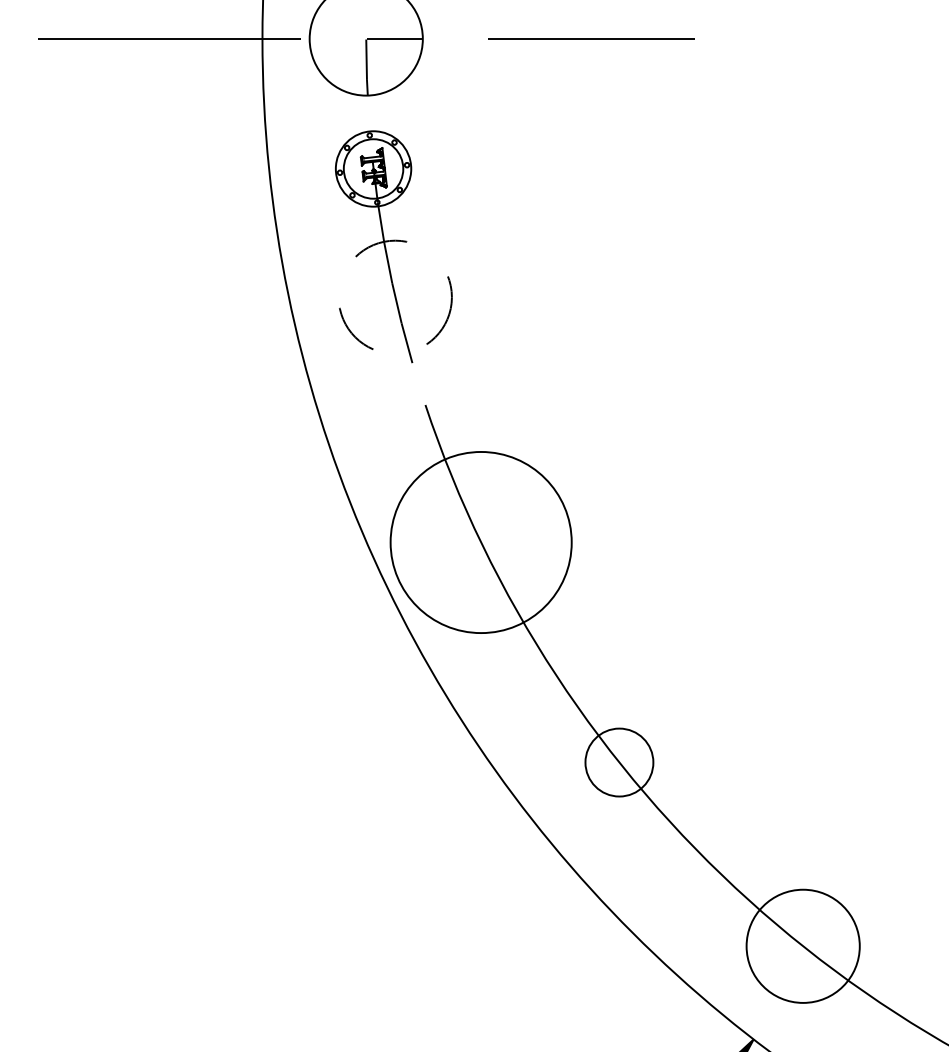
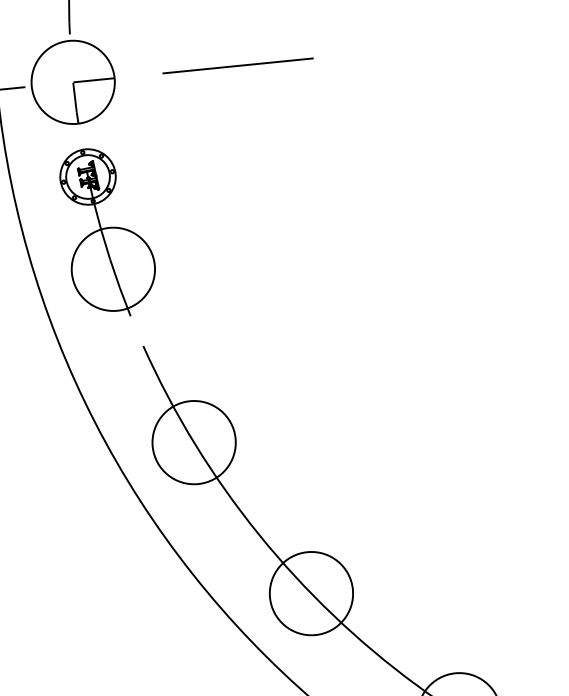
circle: (394, 296) -> (112, 268), dashed -> solid
circle: (480, 542) -> (193, 442), size x0.62
circle: (619, 762) -> (311, 593), size x1.67

